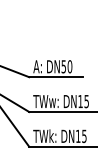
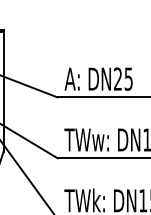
text: (66, 66) -> (122, 78), DN50 -> DN25

